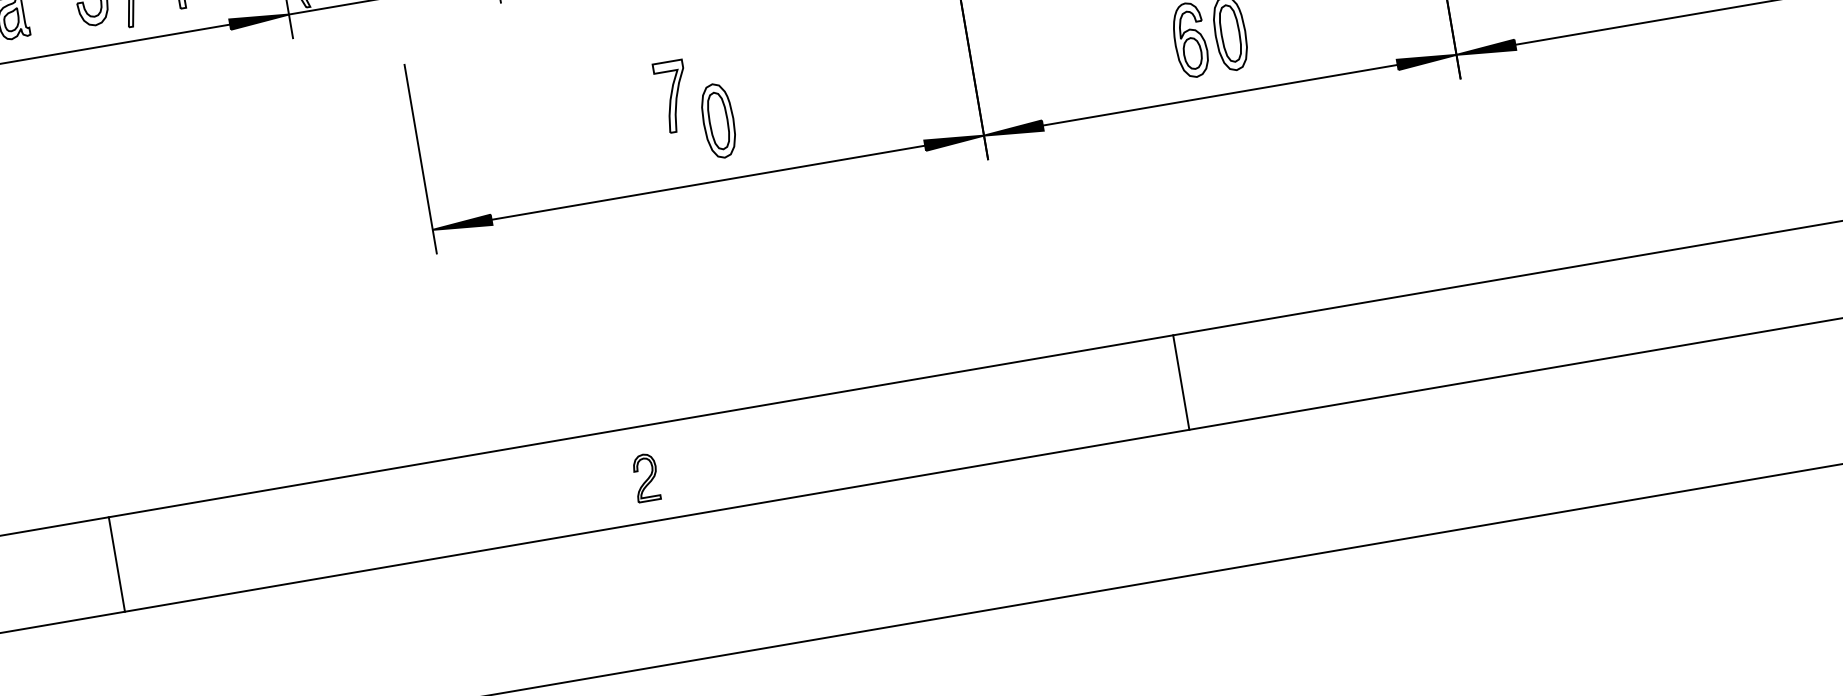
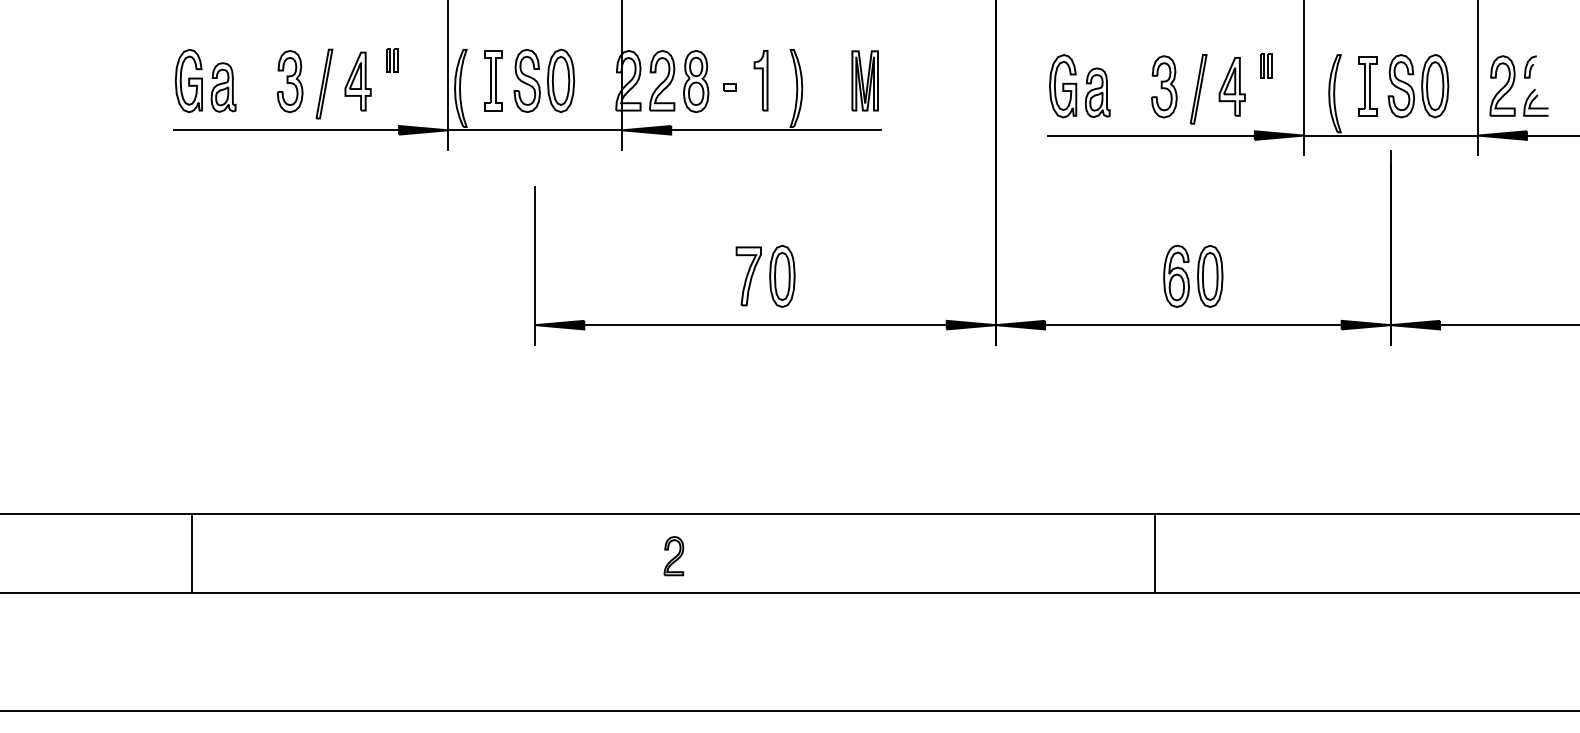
part: (672, 96) -> (748, 276), moved
line: (1180, 381) -> (1154, 552), moved
line: (117, 563) -> (192, 552), moved

